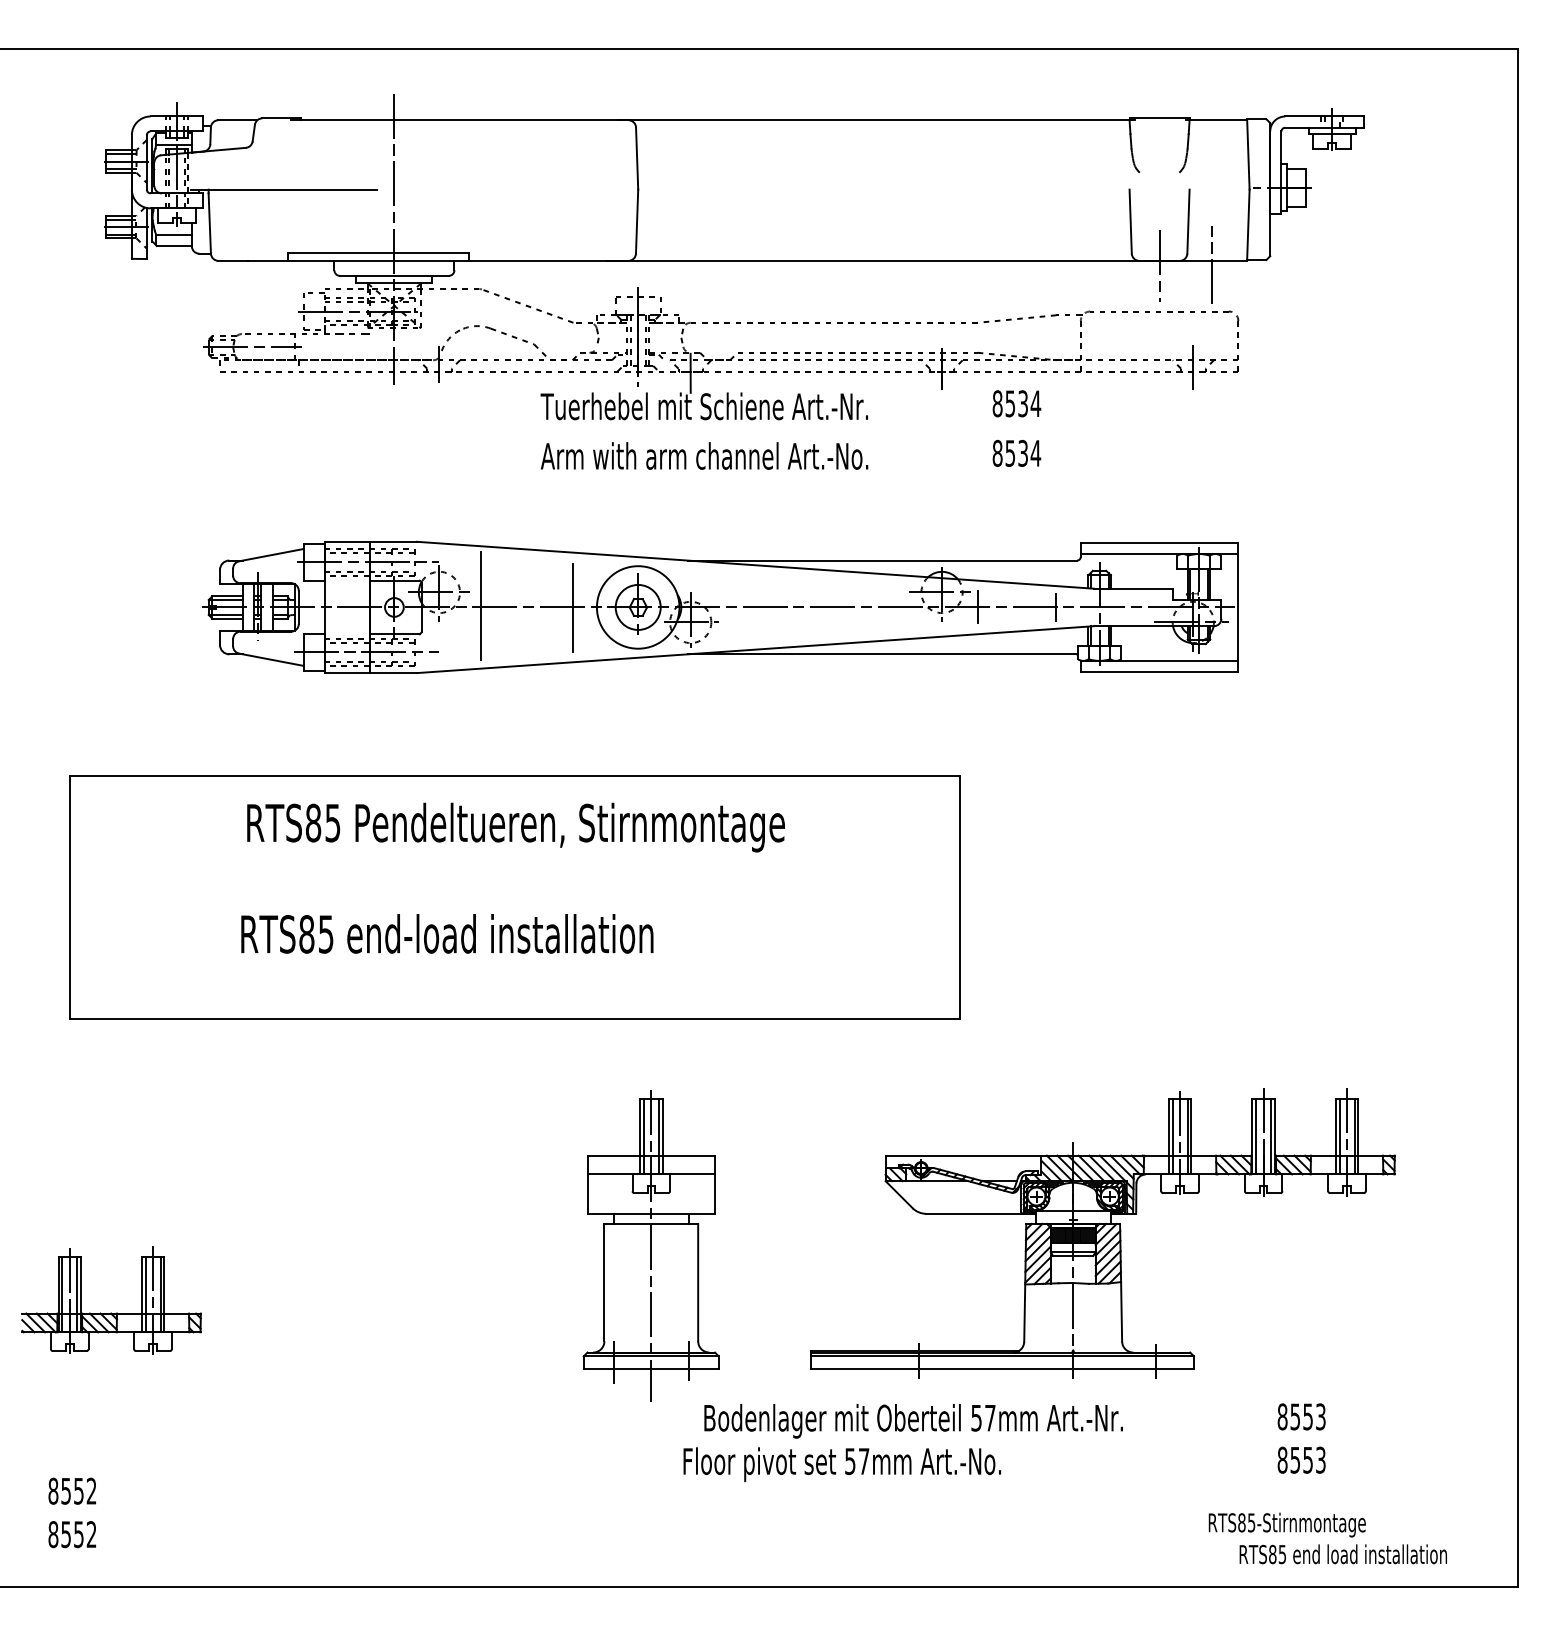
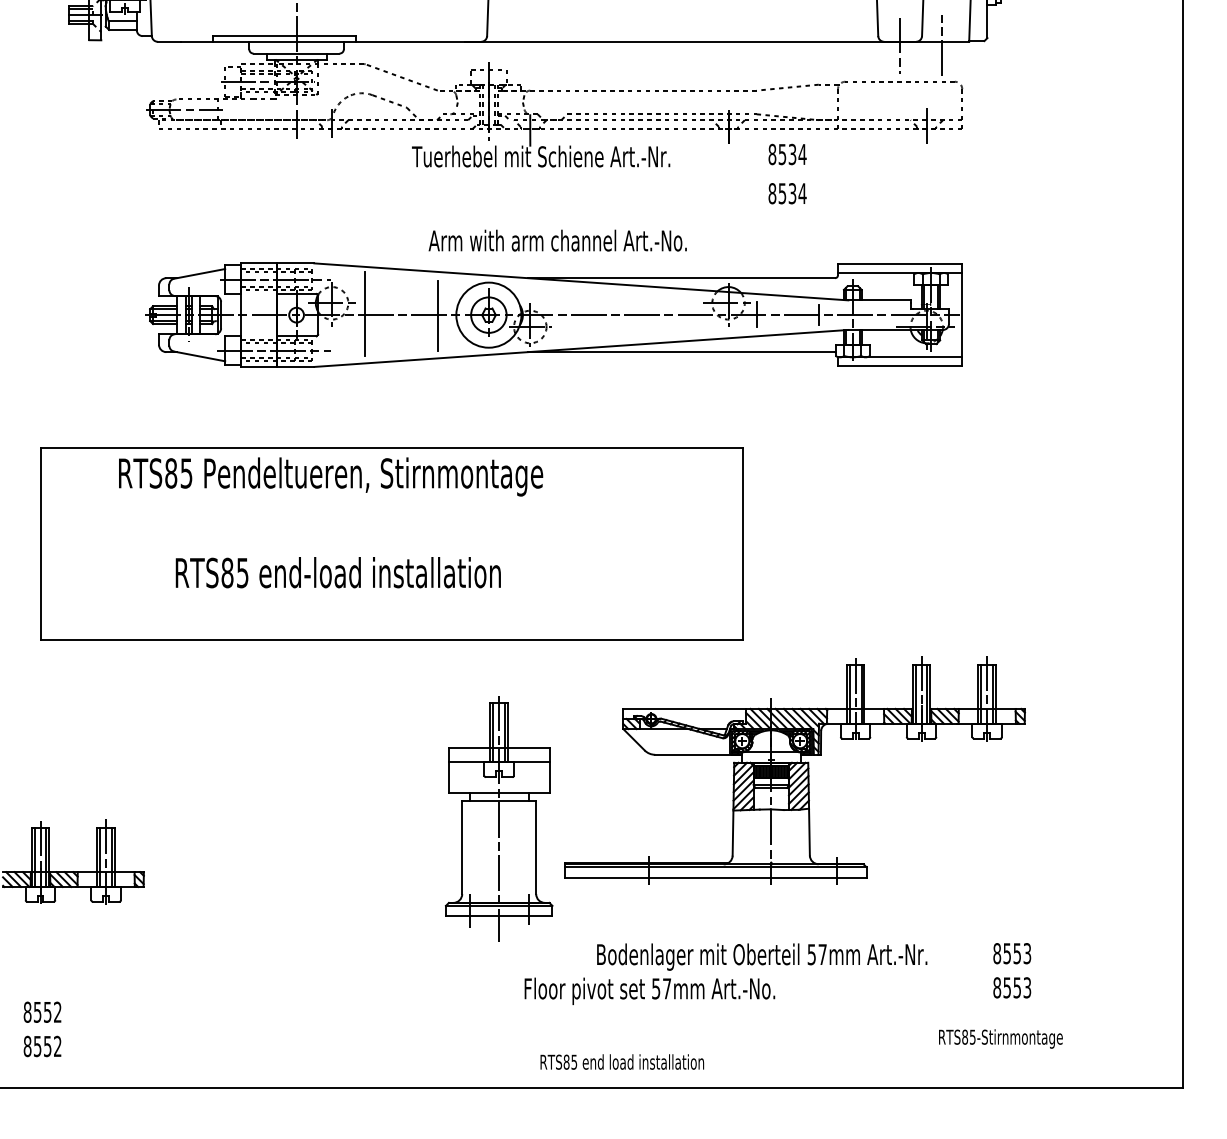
text: (704, 455) -> (557, 240), moved
text: (515, 827) -> (330, 476), moved
part: (1102, 1233) -> (794, 770), moved
text: (913, 1421) -> (762, 957), moved
text: (1342, 1554) -> (621, 1062), moved

